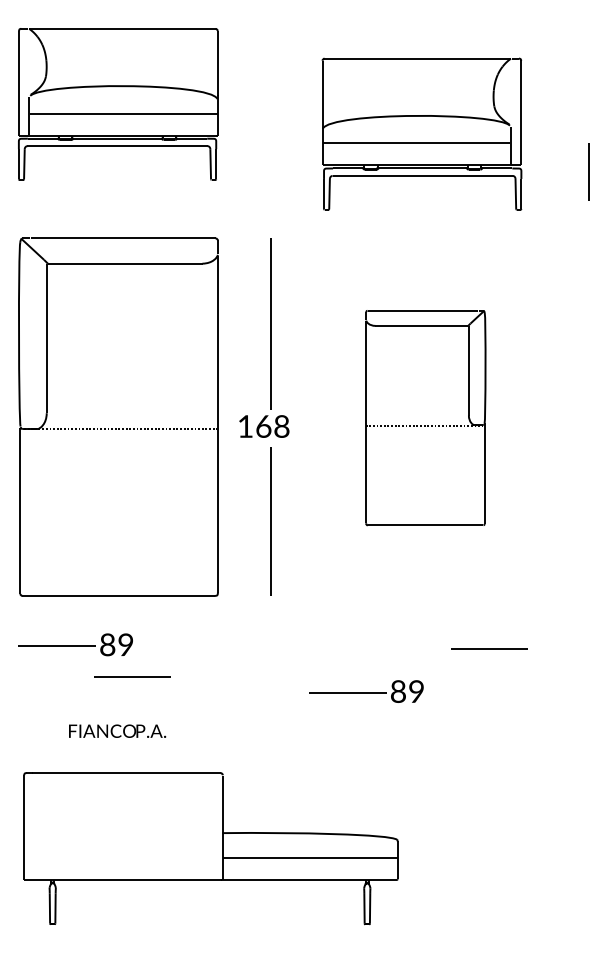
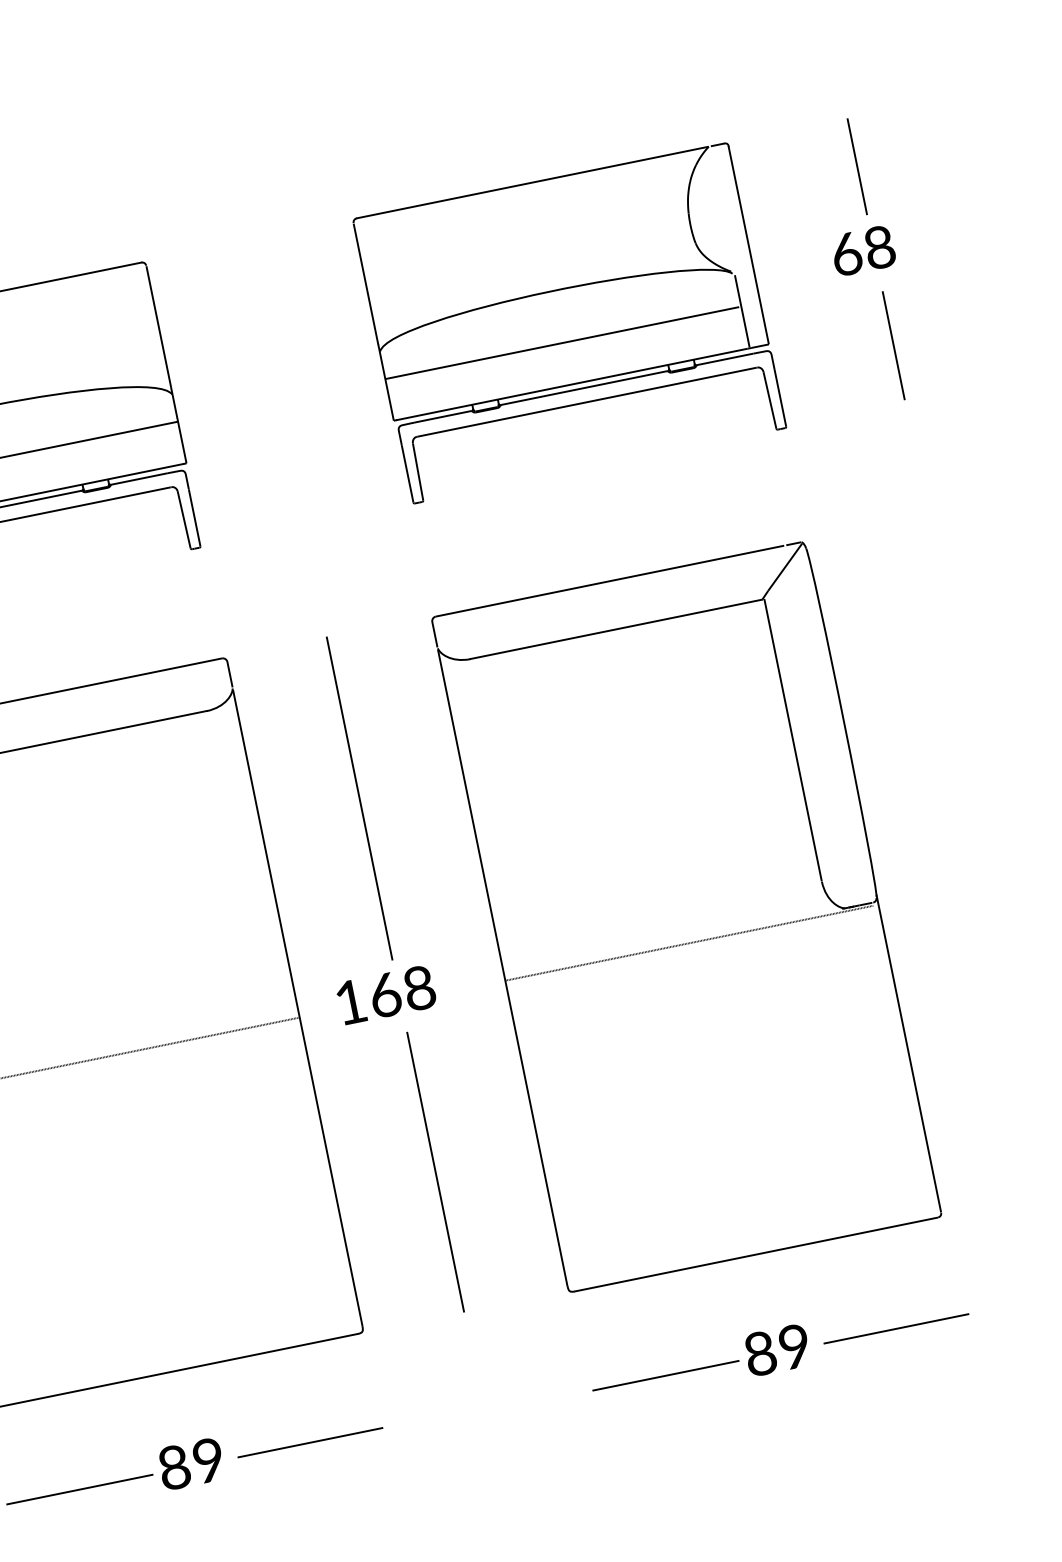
part: (583, 68) -> (851, 196), added
part: (421, 133) -> (568, 322), moved
line: (588, 171) -> (891, 345), moved
part: (425, 417) -> (687, 915), size x1.67
line: (132, 676) -> (310, 1441), moved
part: (366, 691) -> (700, 1365), moved

